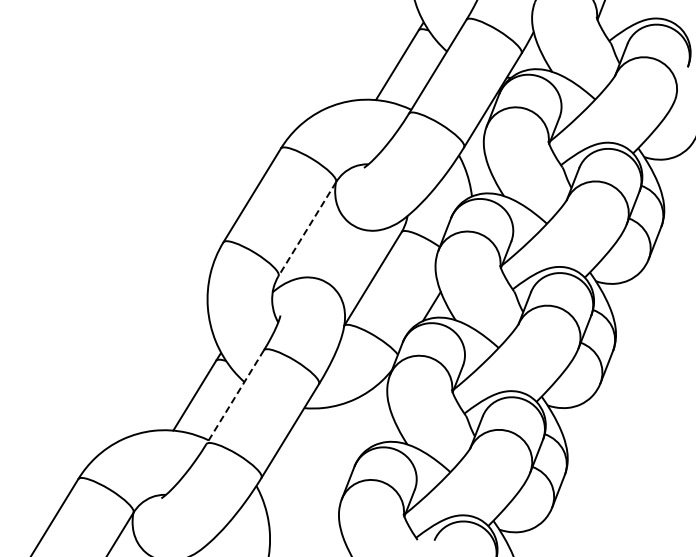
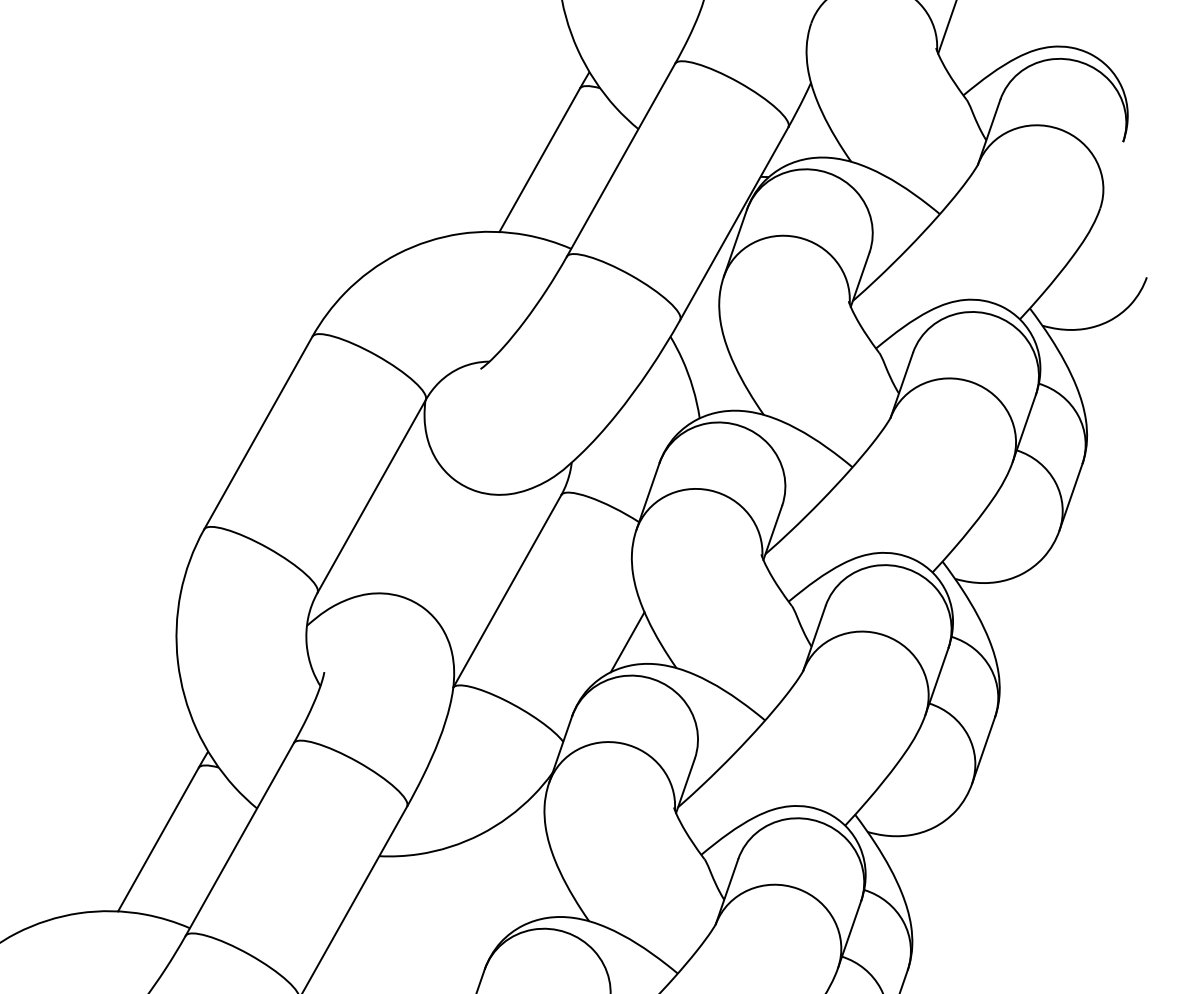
line: (307, 229) -> (371, 497), dashed -> solid
line: (234, 397) -> (238, 840), dashed -> solid

